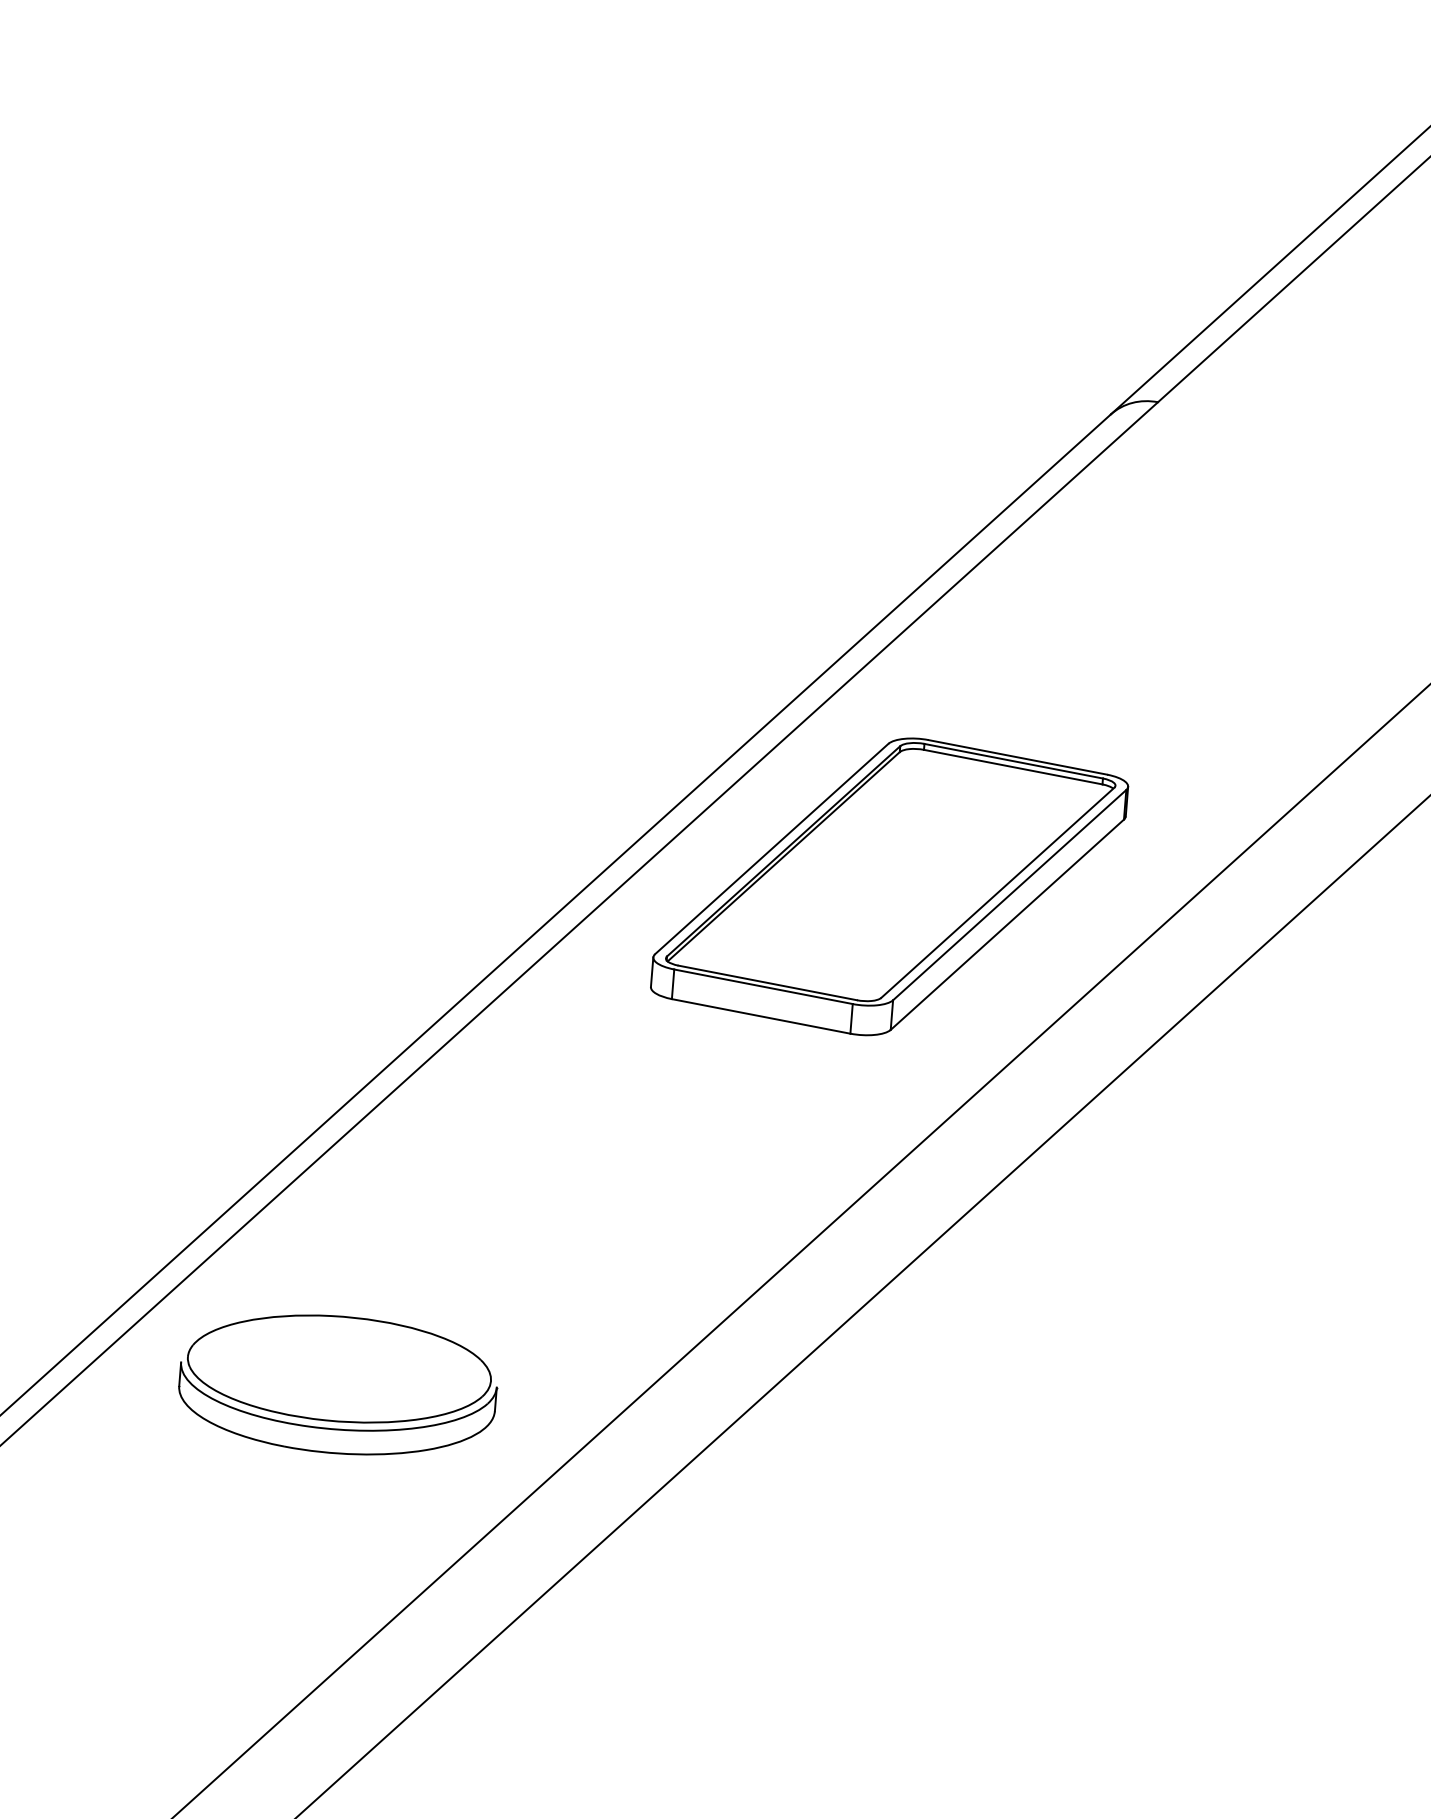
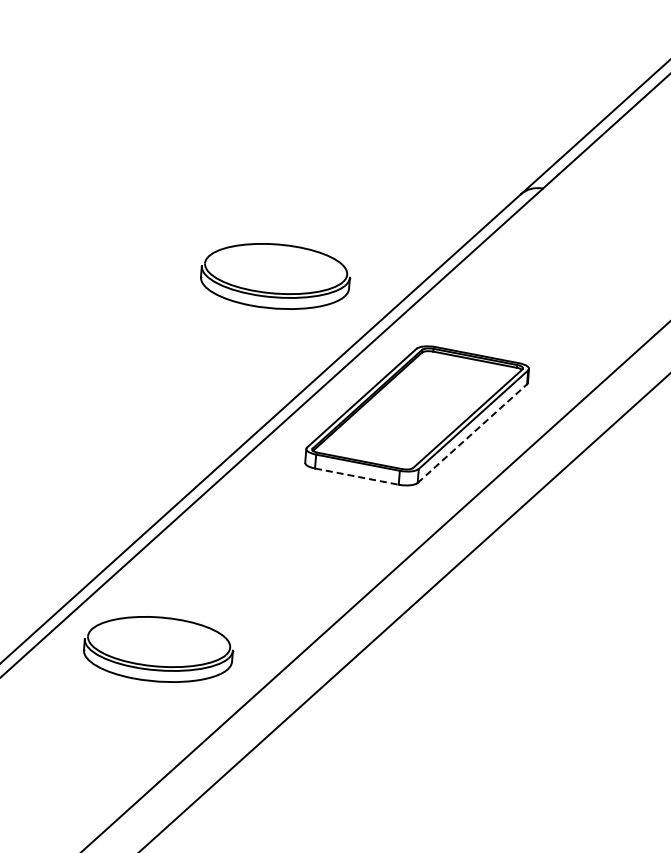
part: (587, 589) -> (275, 276), added
line: (1007, 924) -> (472, 433), solid -> dashed
line: (760, 1016) -> (356, 476), solid -> dashed

